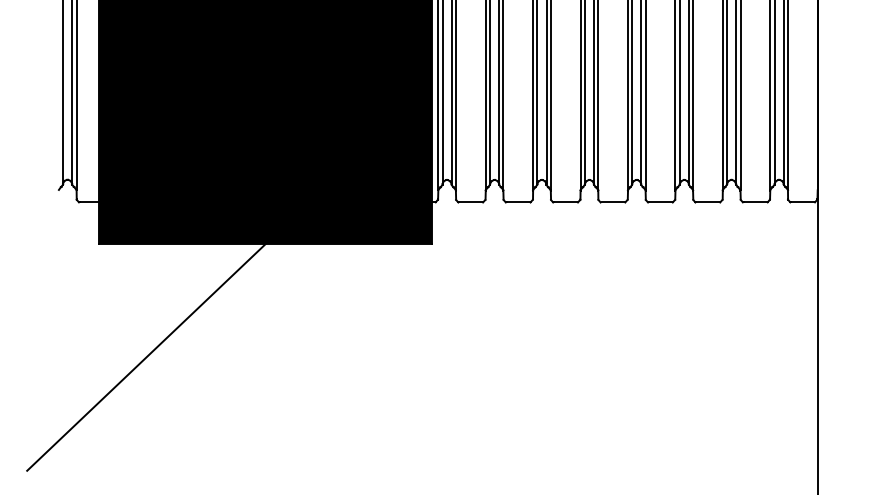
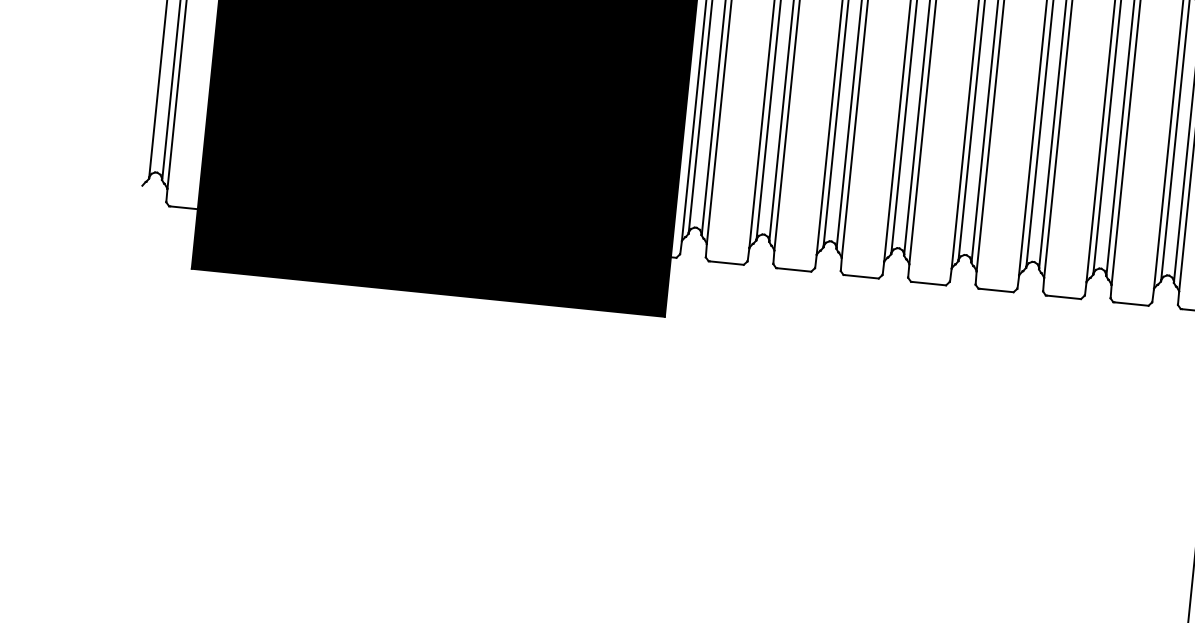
line: (146, 357) -> (242, 436), removed

